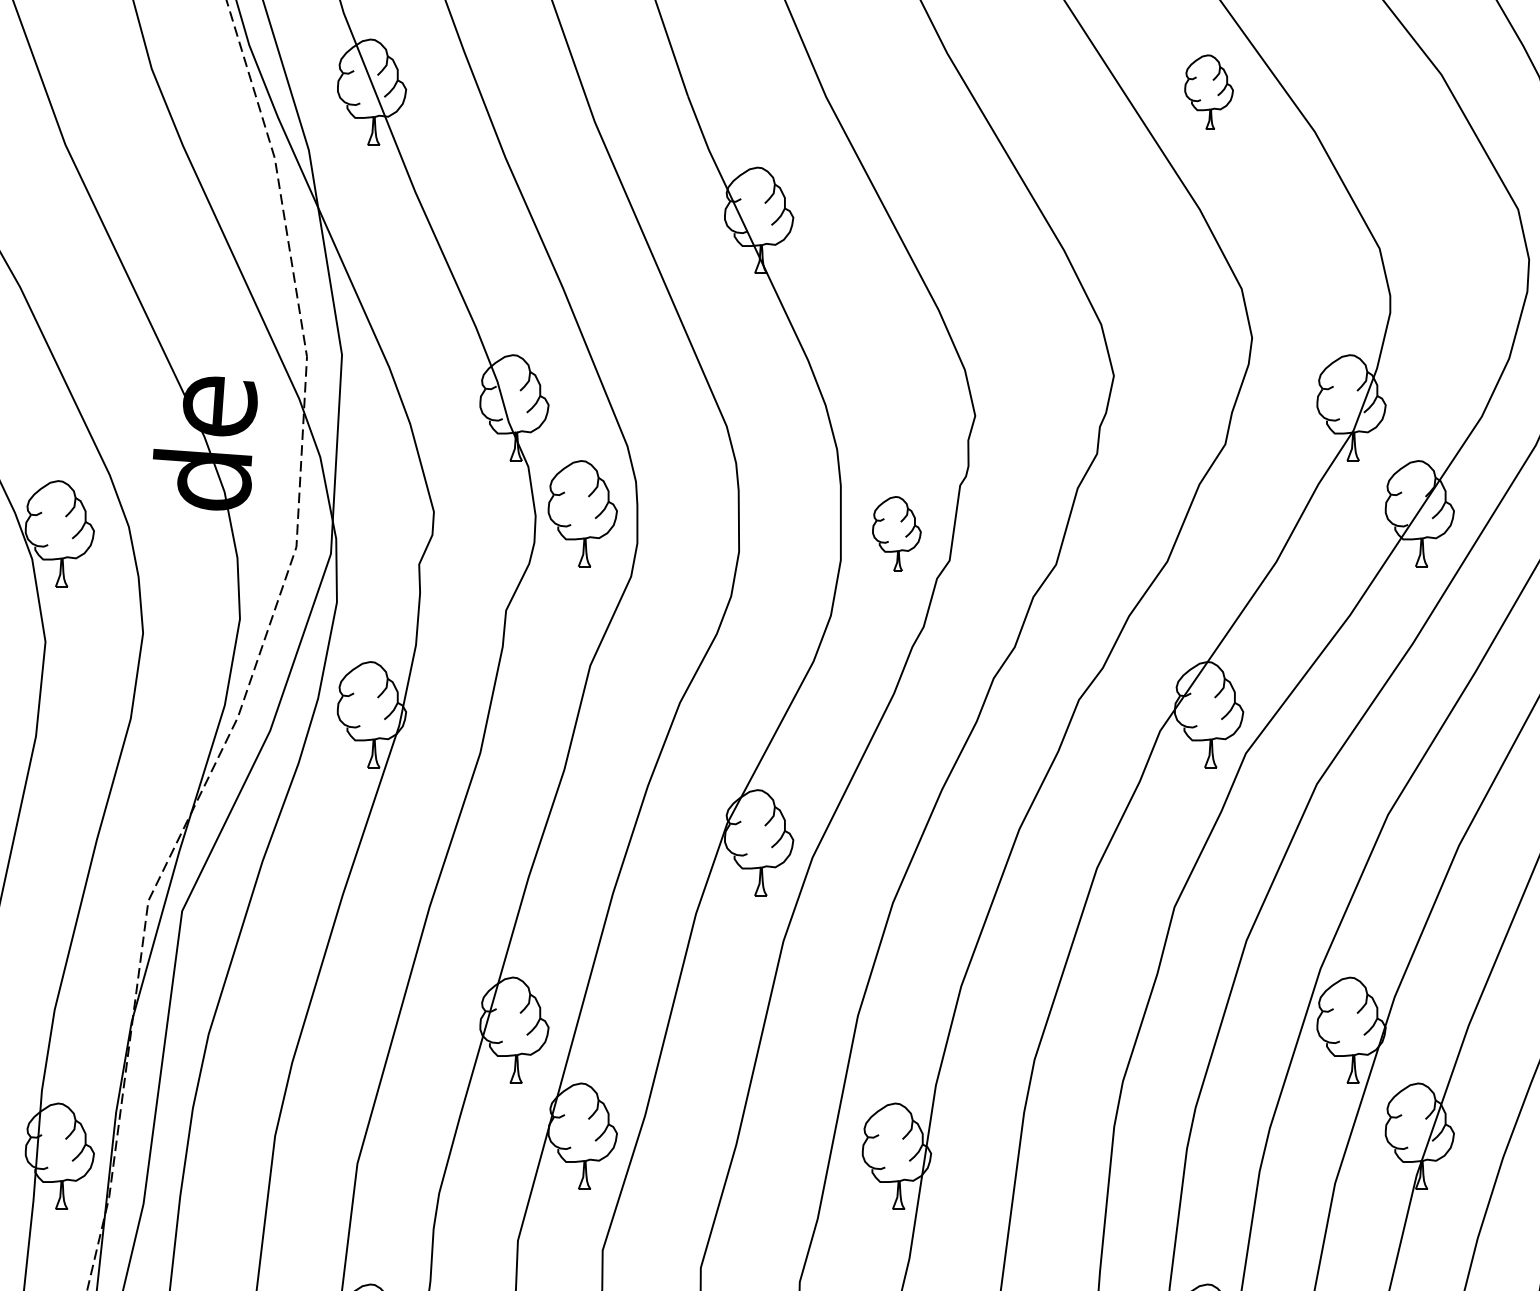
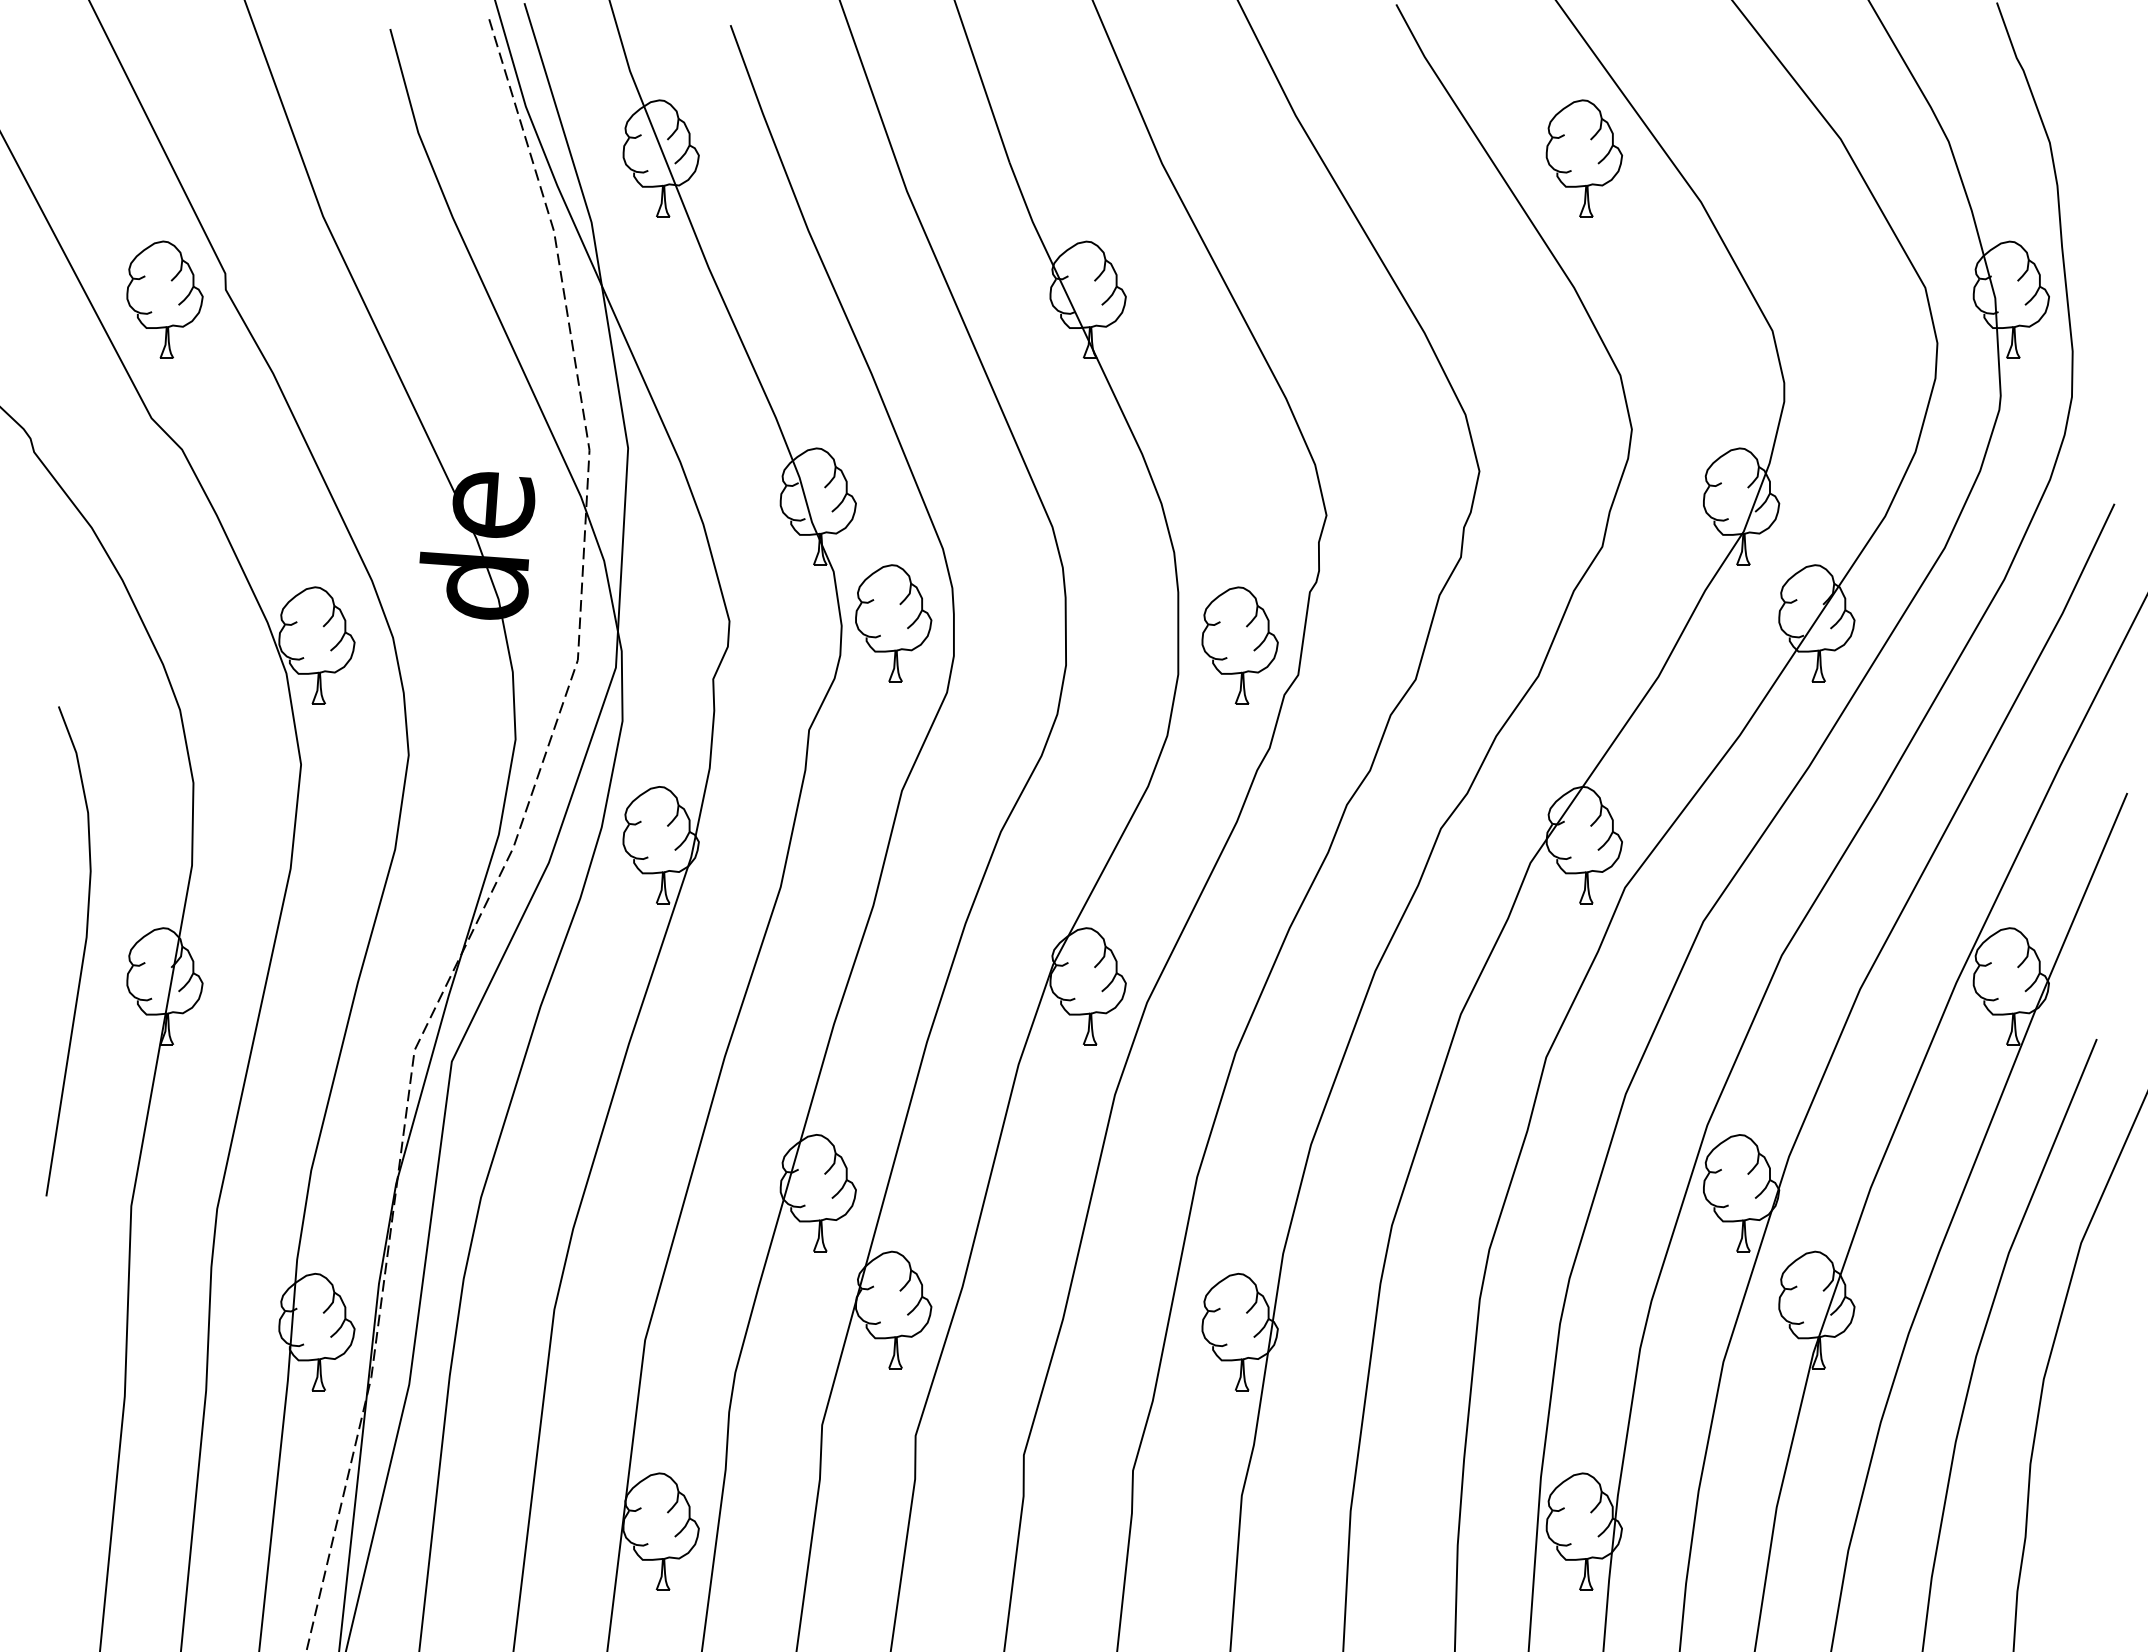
part: (1209, 92) -> (1584, 158), size x1.43
part: (896, 533) -> (1239, 645), size x1.43

